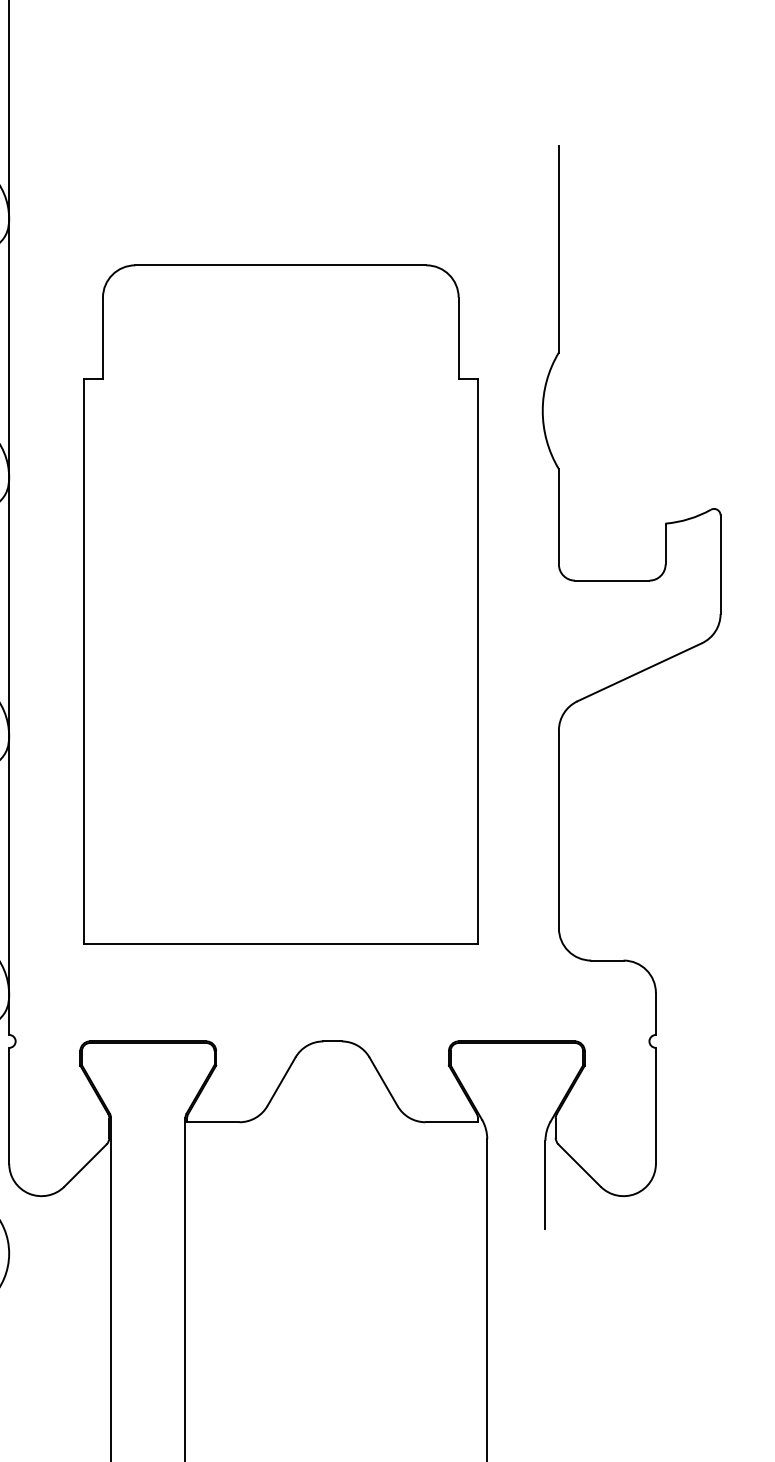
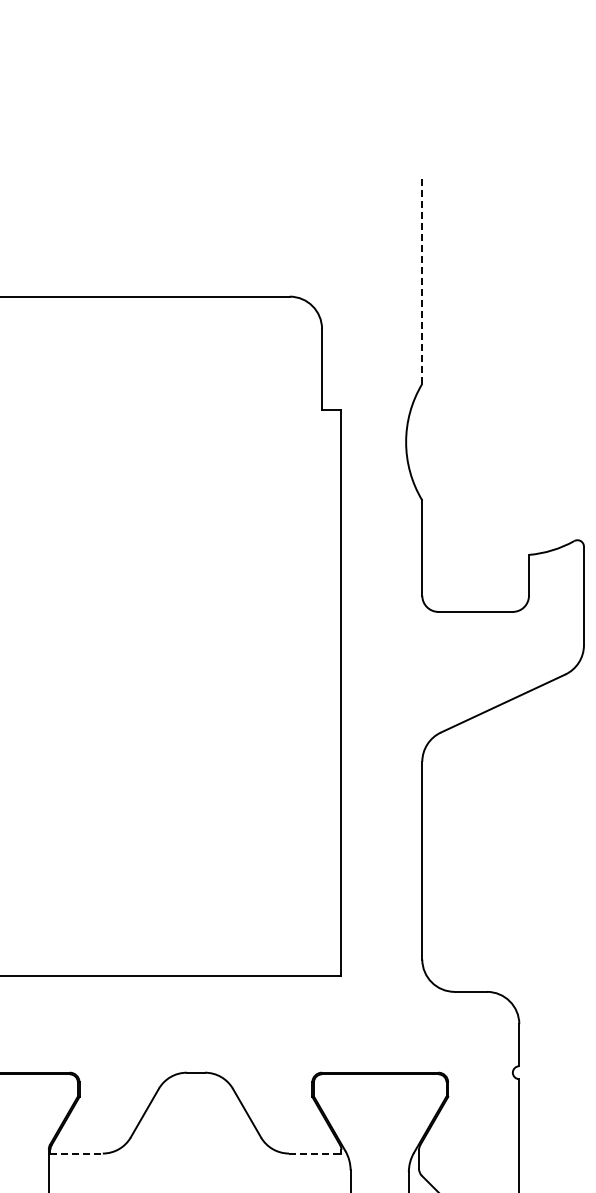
line: (558, 248) -> (421, 279), solid -> dashed
line: (213, 1122) -> (76, 1153), solid -> dashed
line: (452, 1122) -> (315, 1153), solid -> dashed

